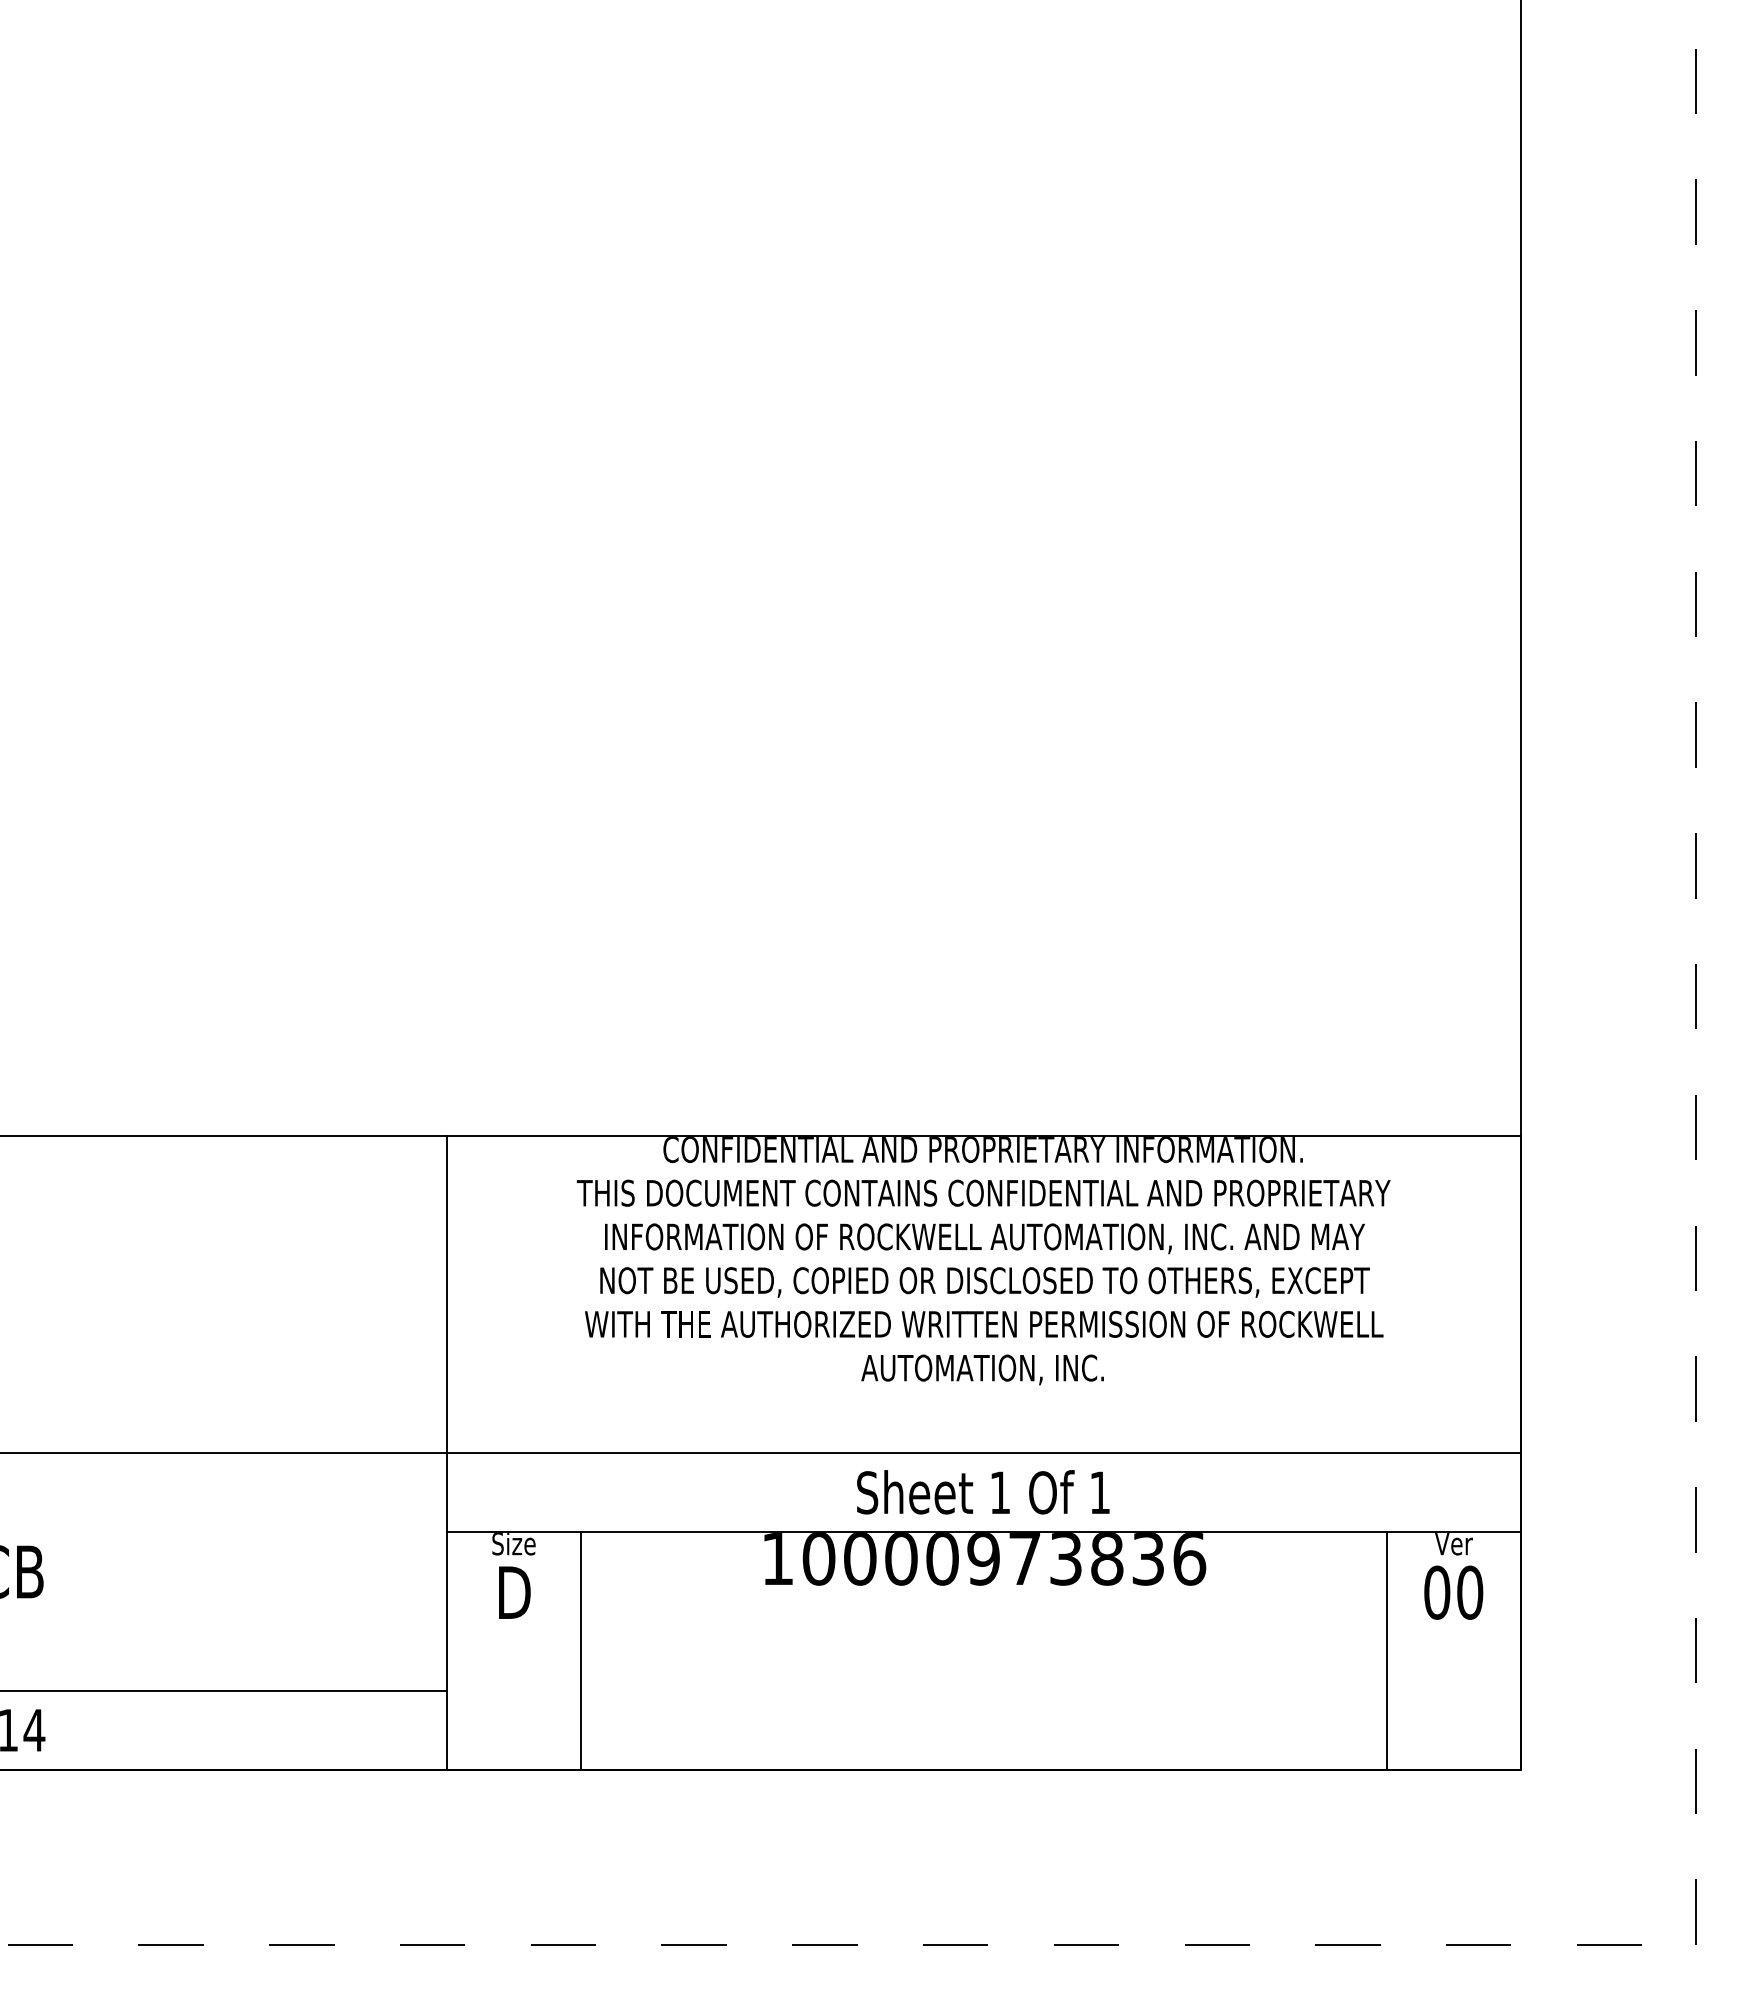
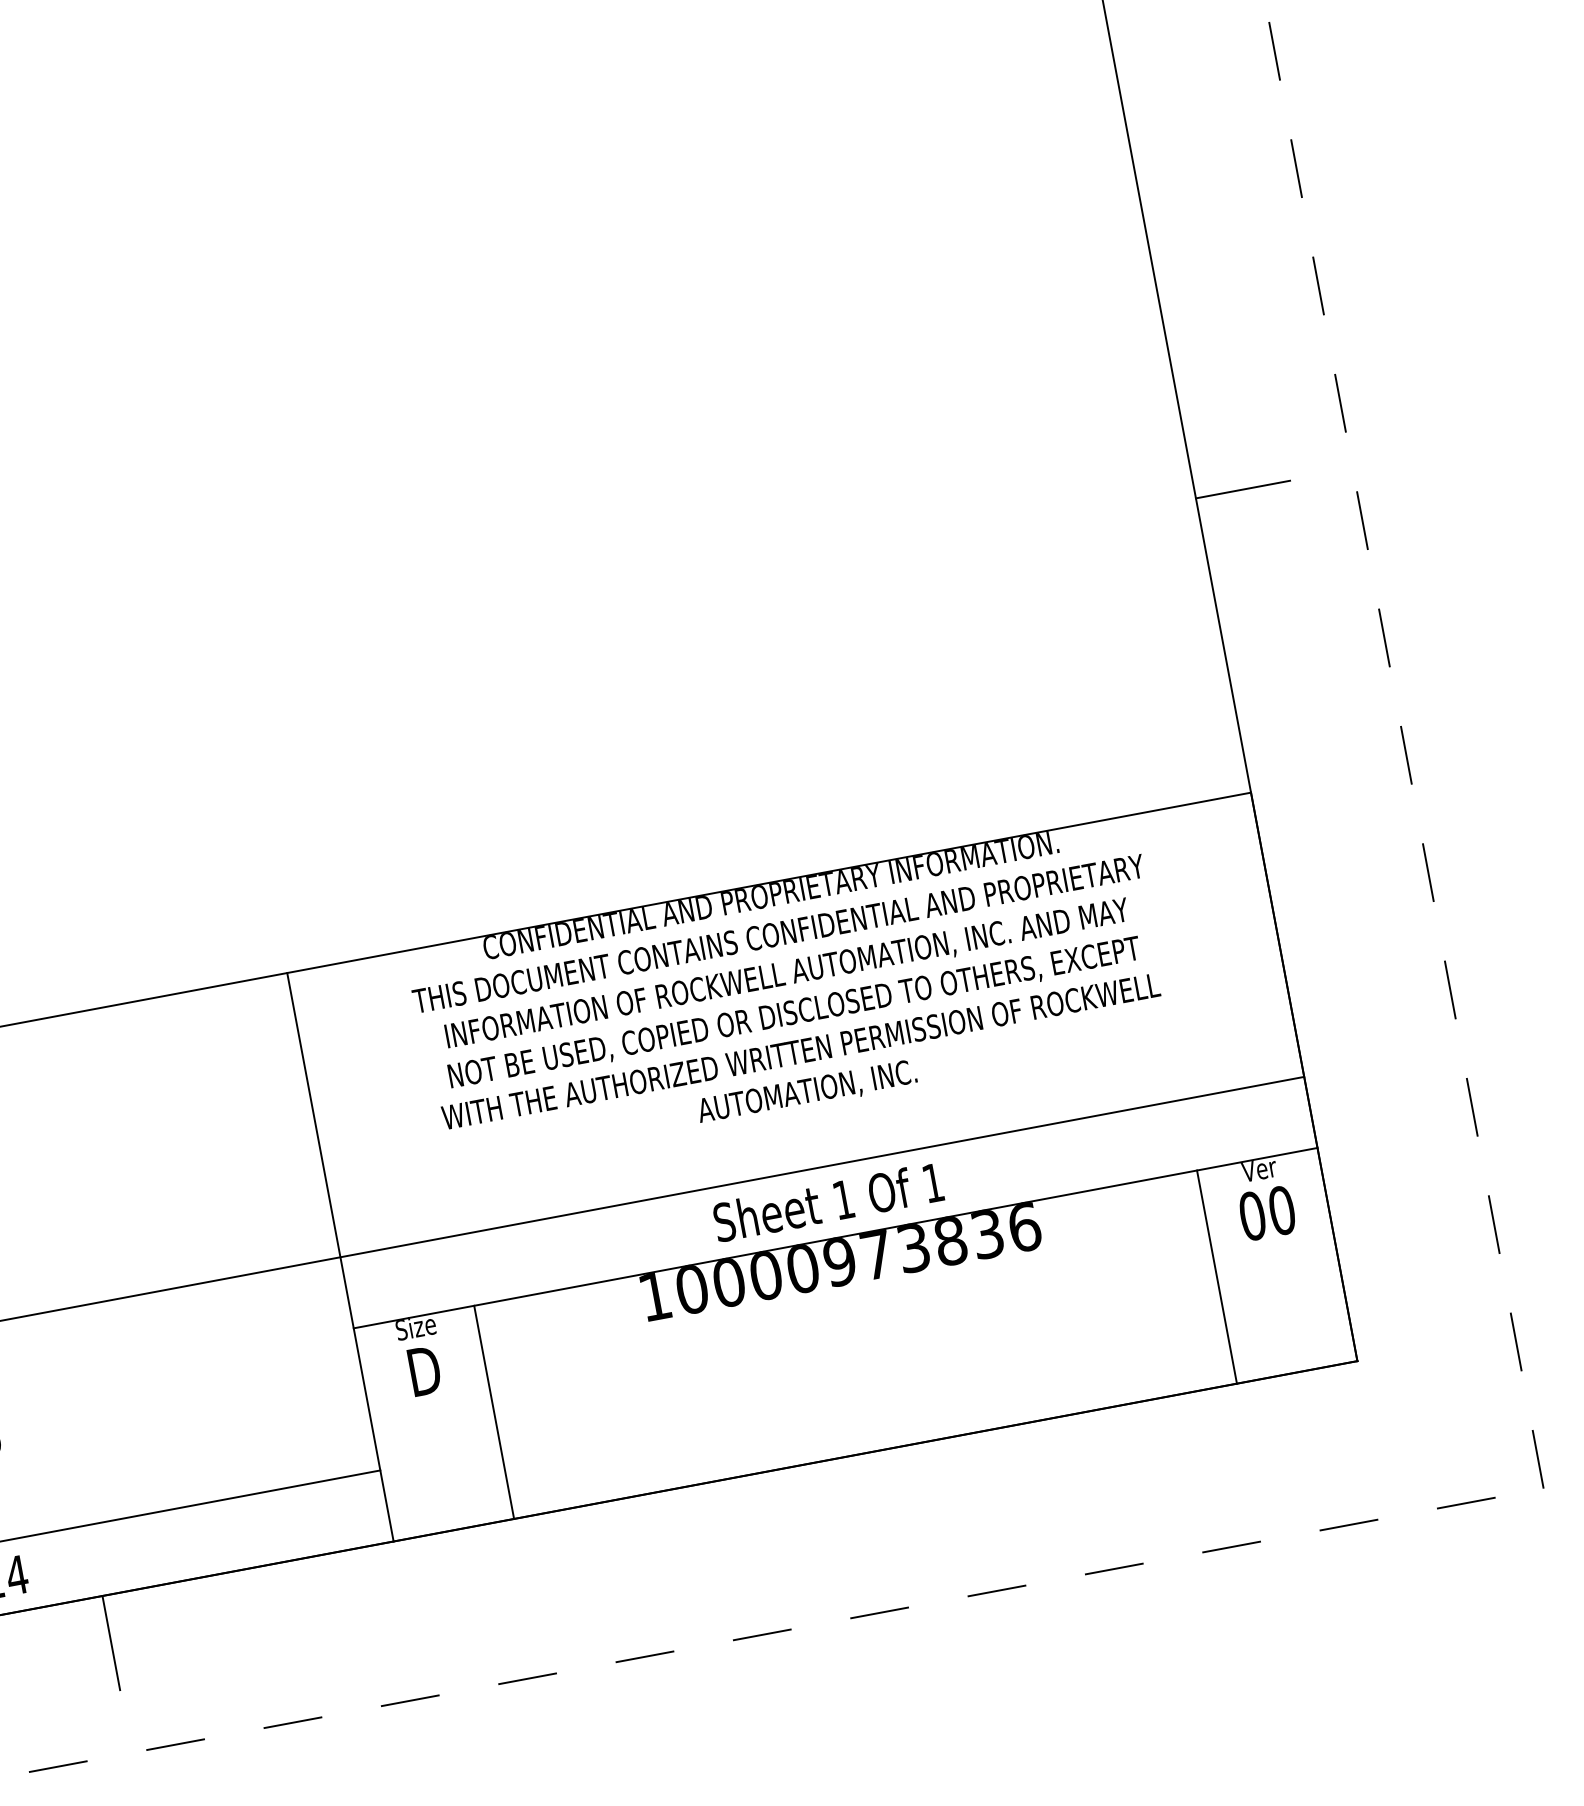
line: (1572, 808) -> (1242, 489), added
line: (122, 1822) -> (111, 1643), added

